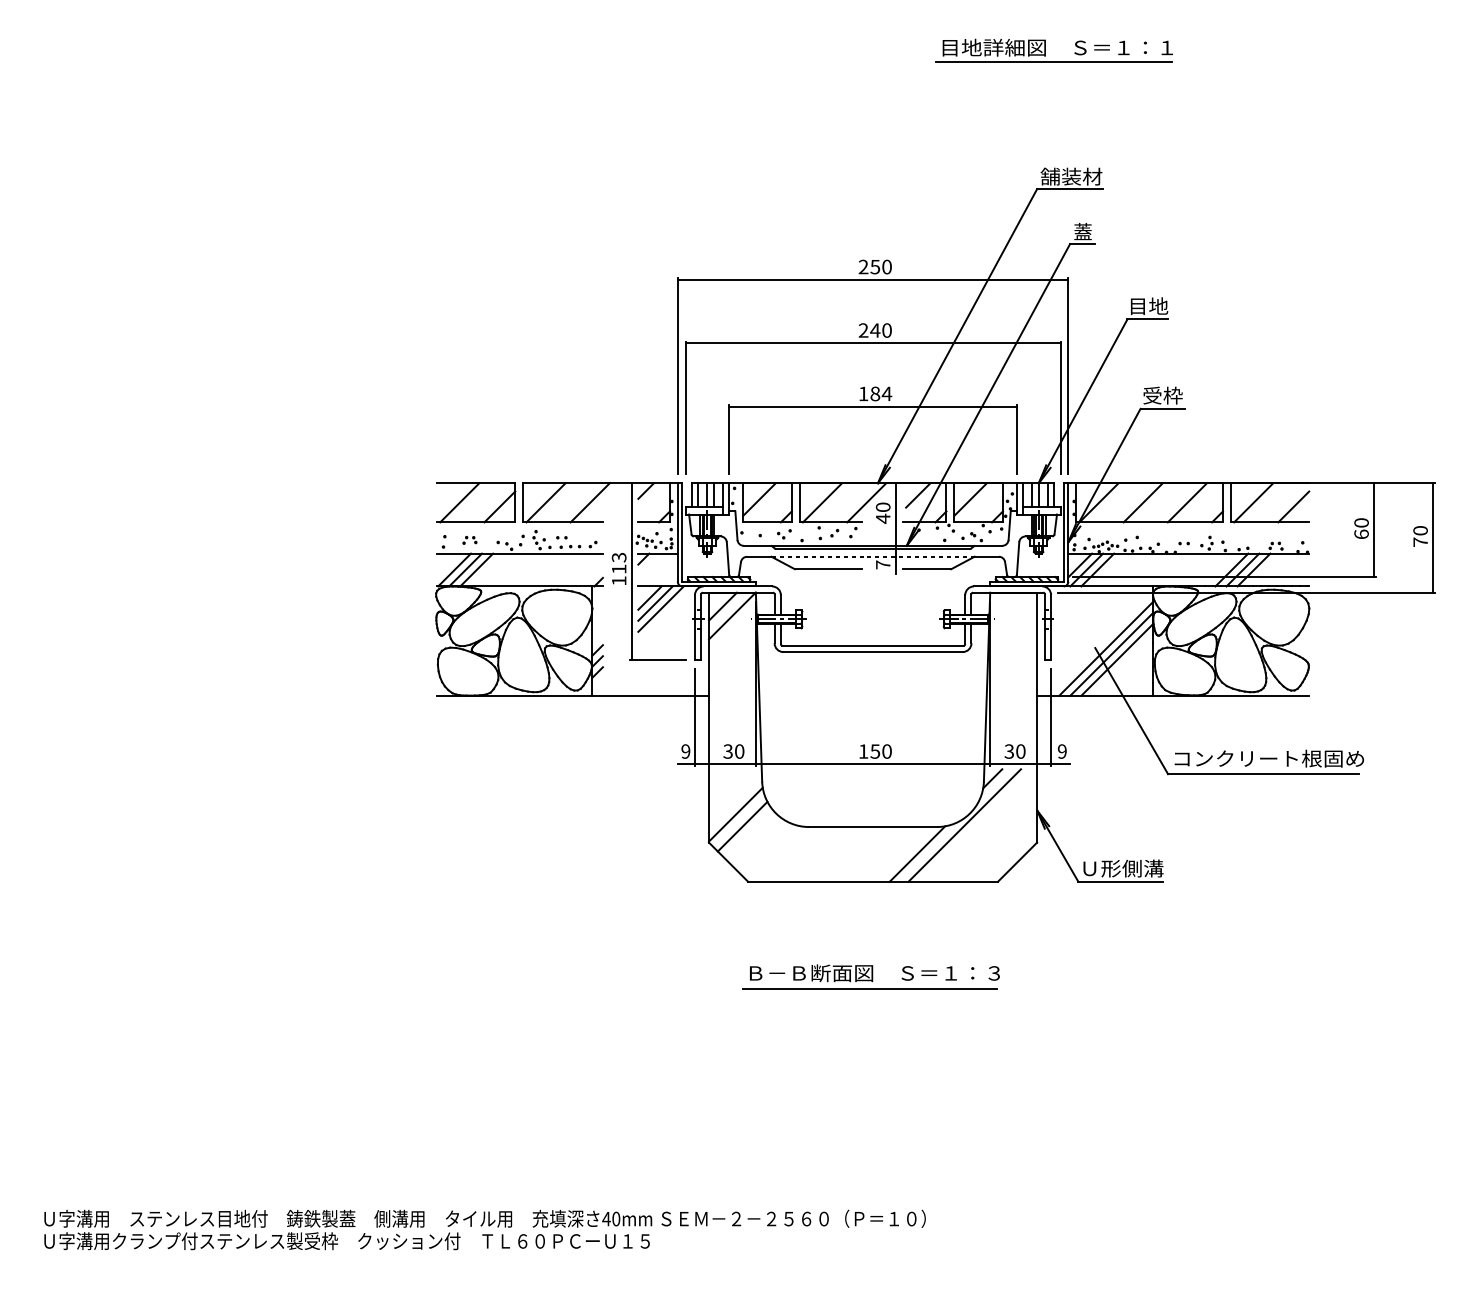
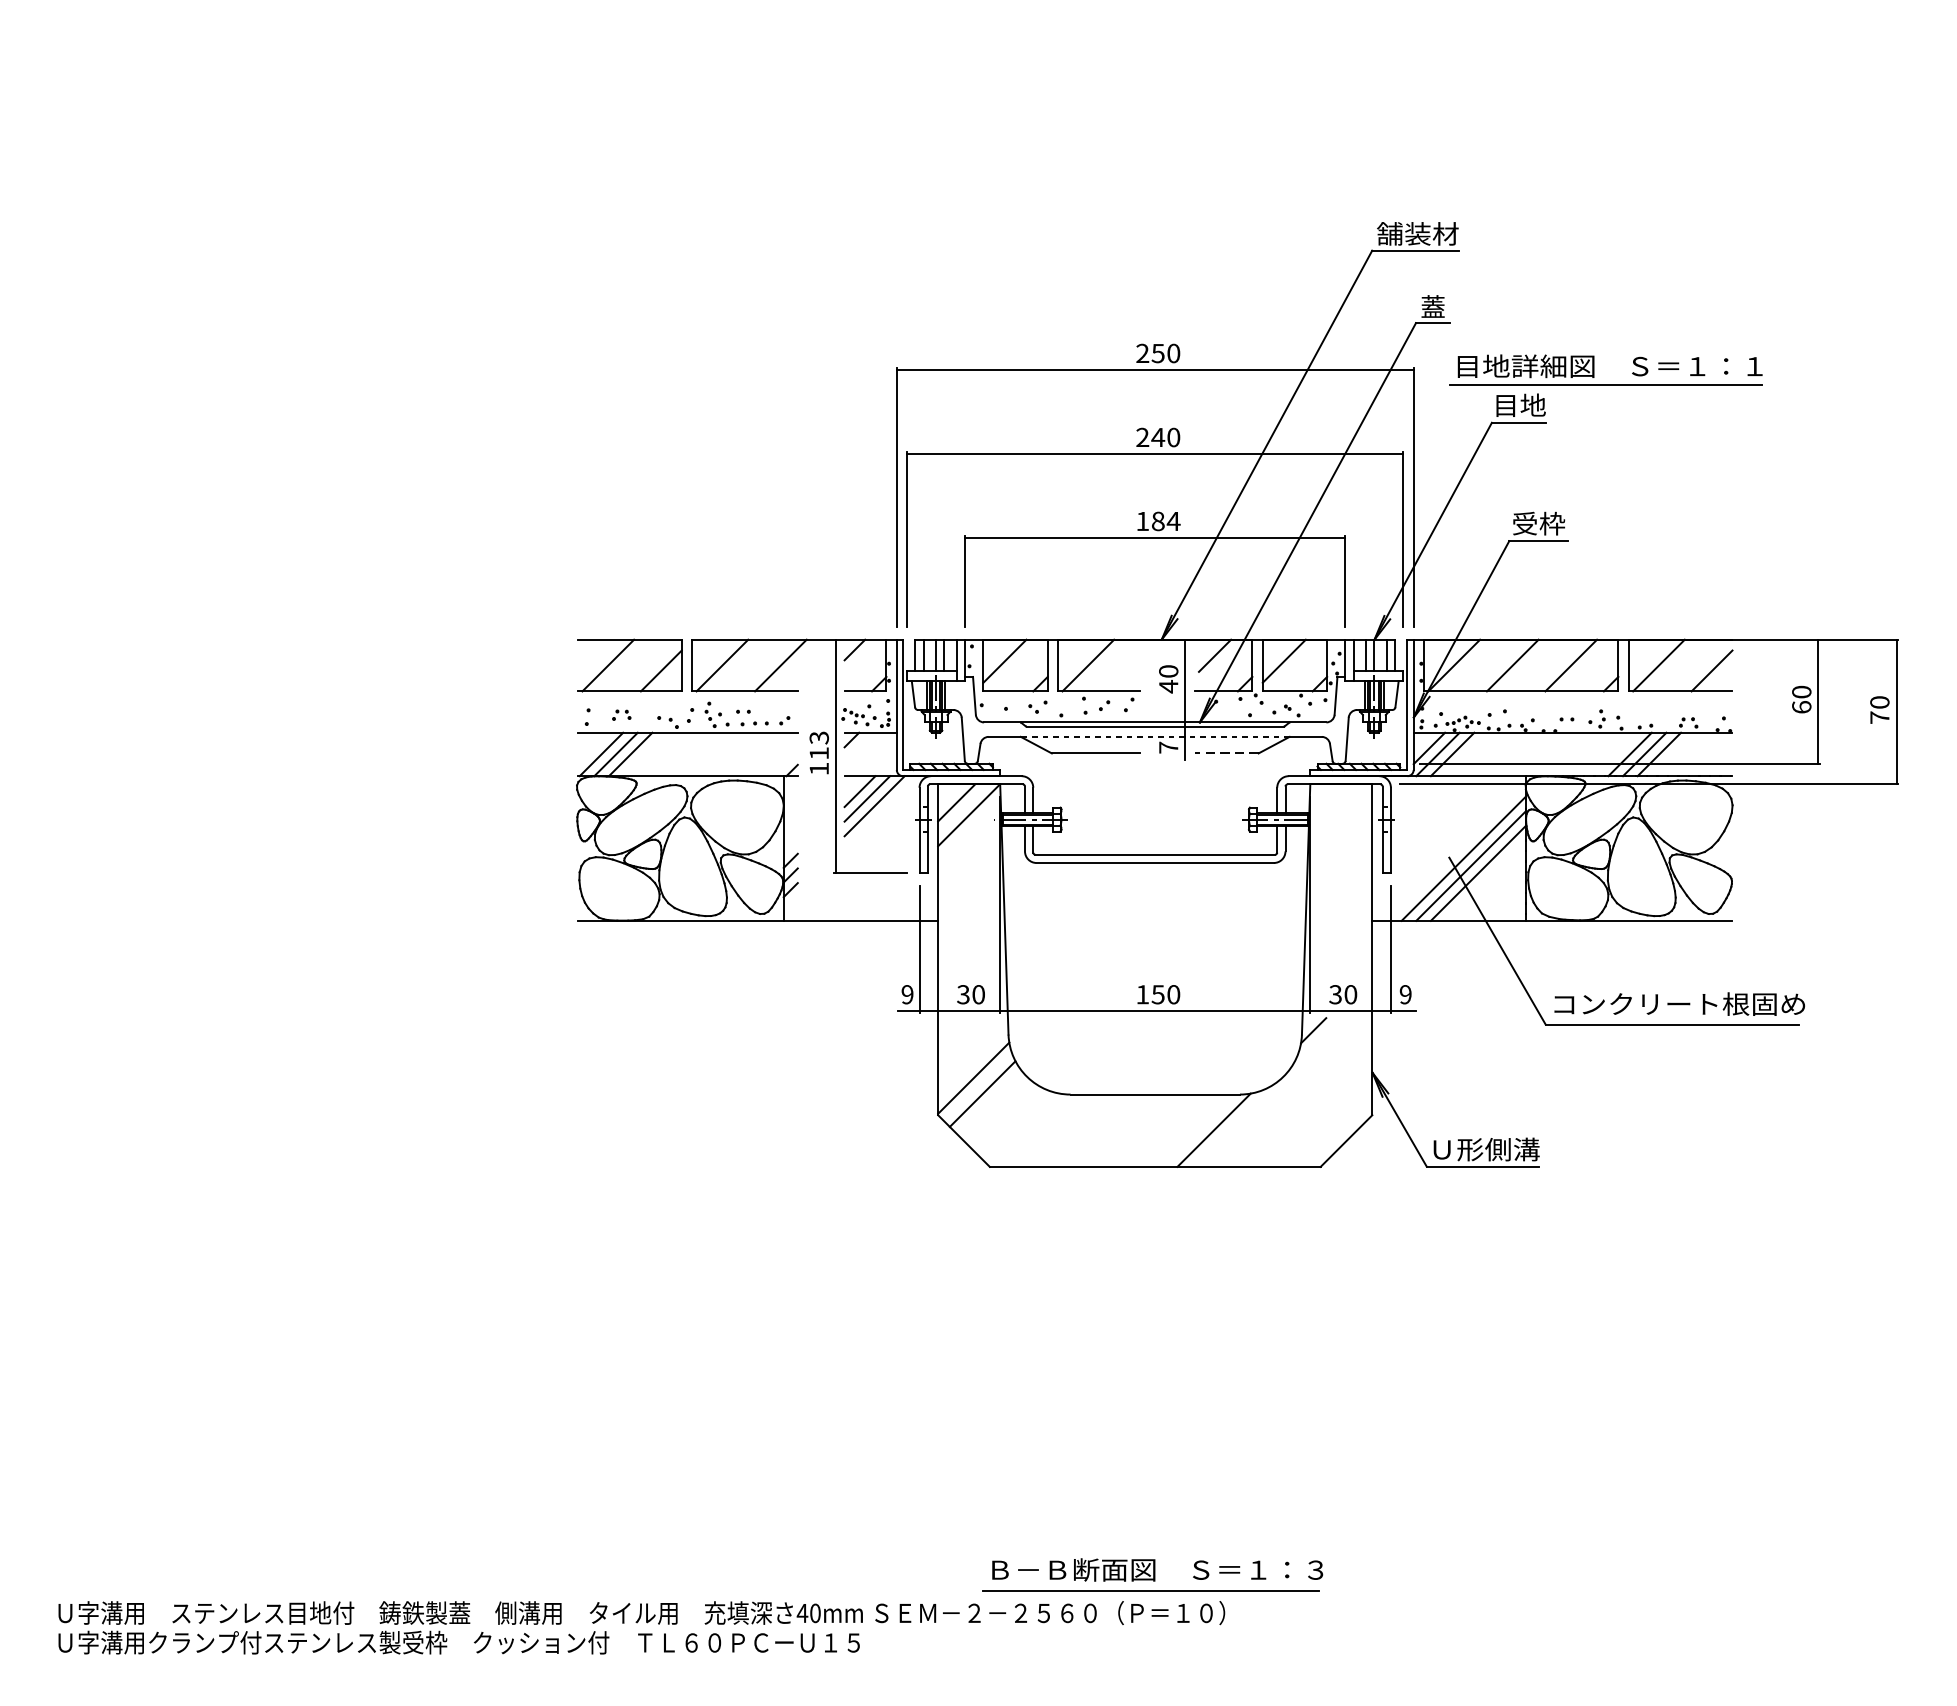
part: (1045, 50) -> (1593, 369), moved
line: (866, 502) -> (1146, 665), removed
line: (926, 569) -> (1225, 753), solid -> dashed
line: (964, 825) -> (1276, 1092), removed
part: (870, 976) -> (1151, 1574), moved

